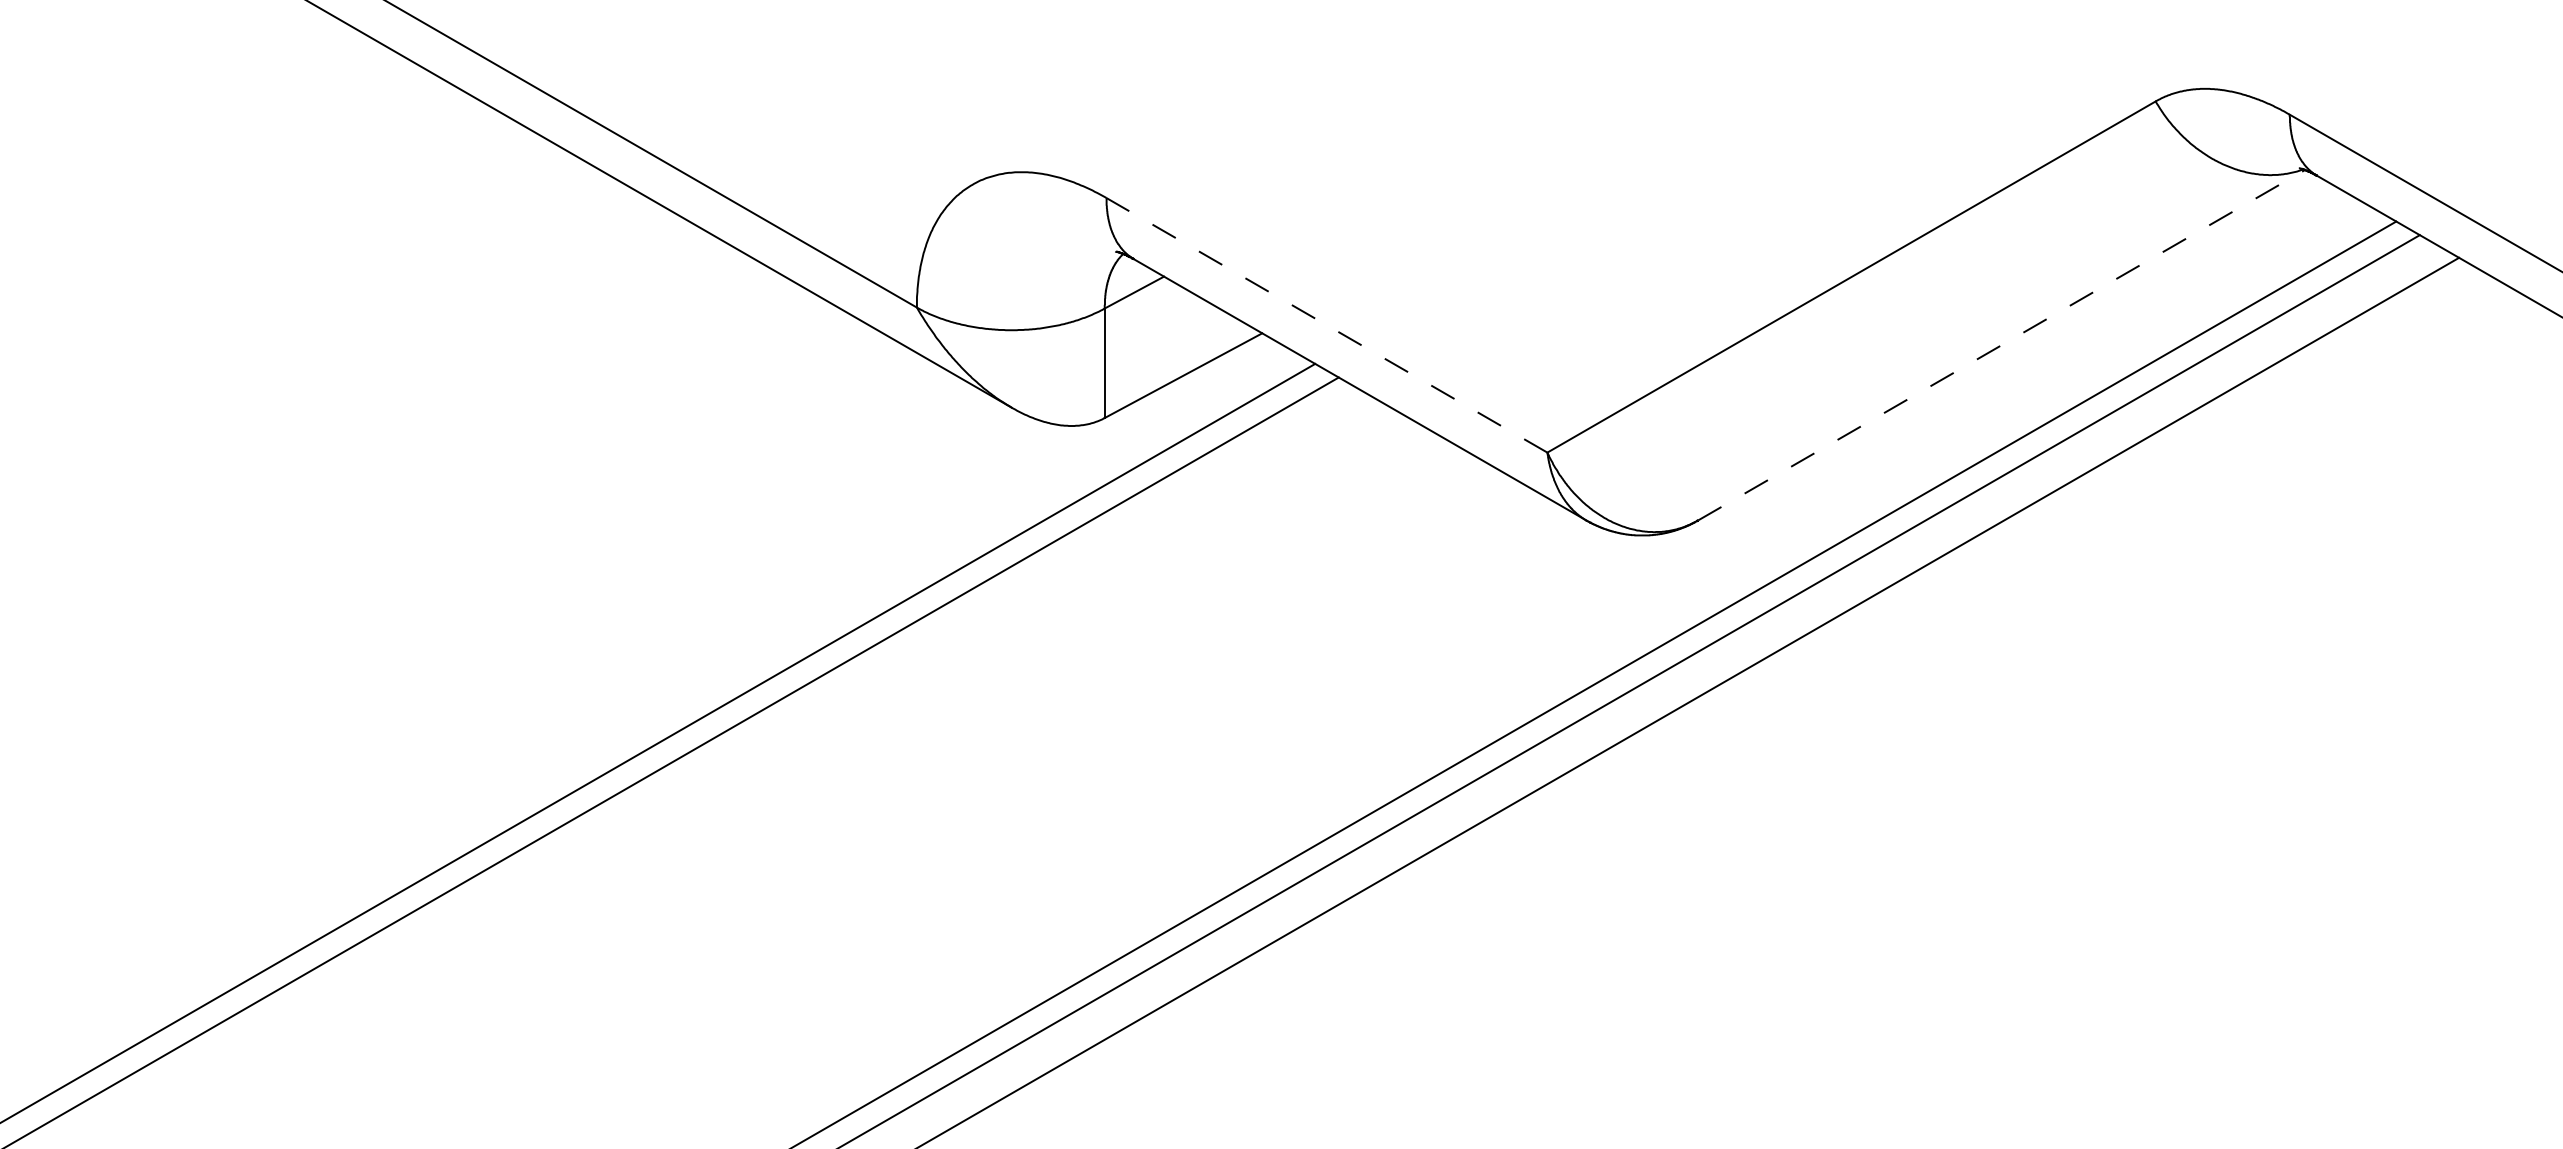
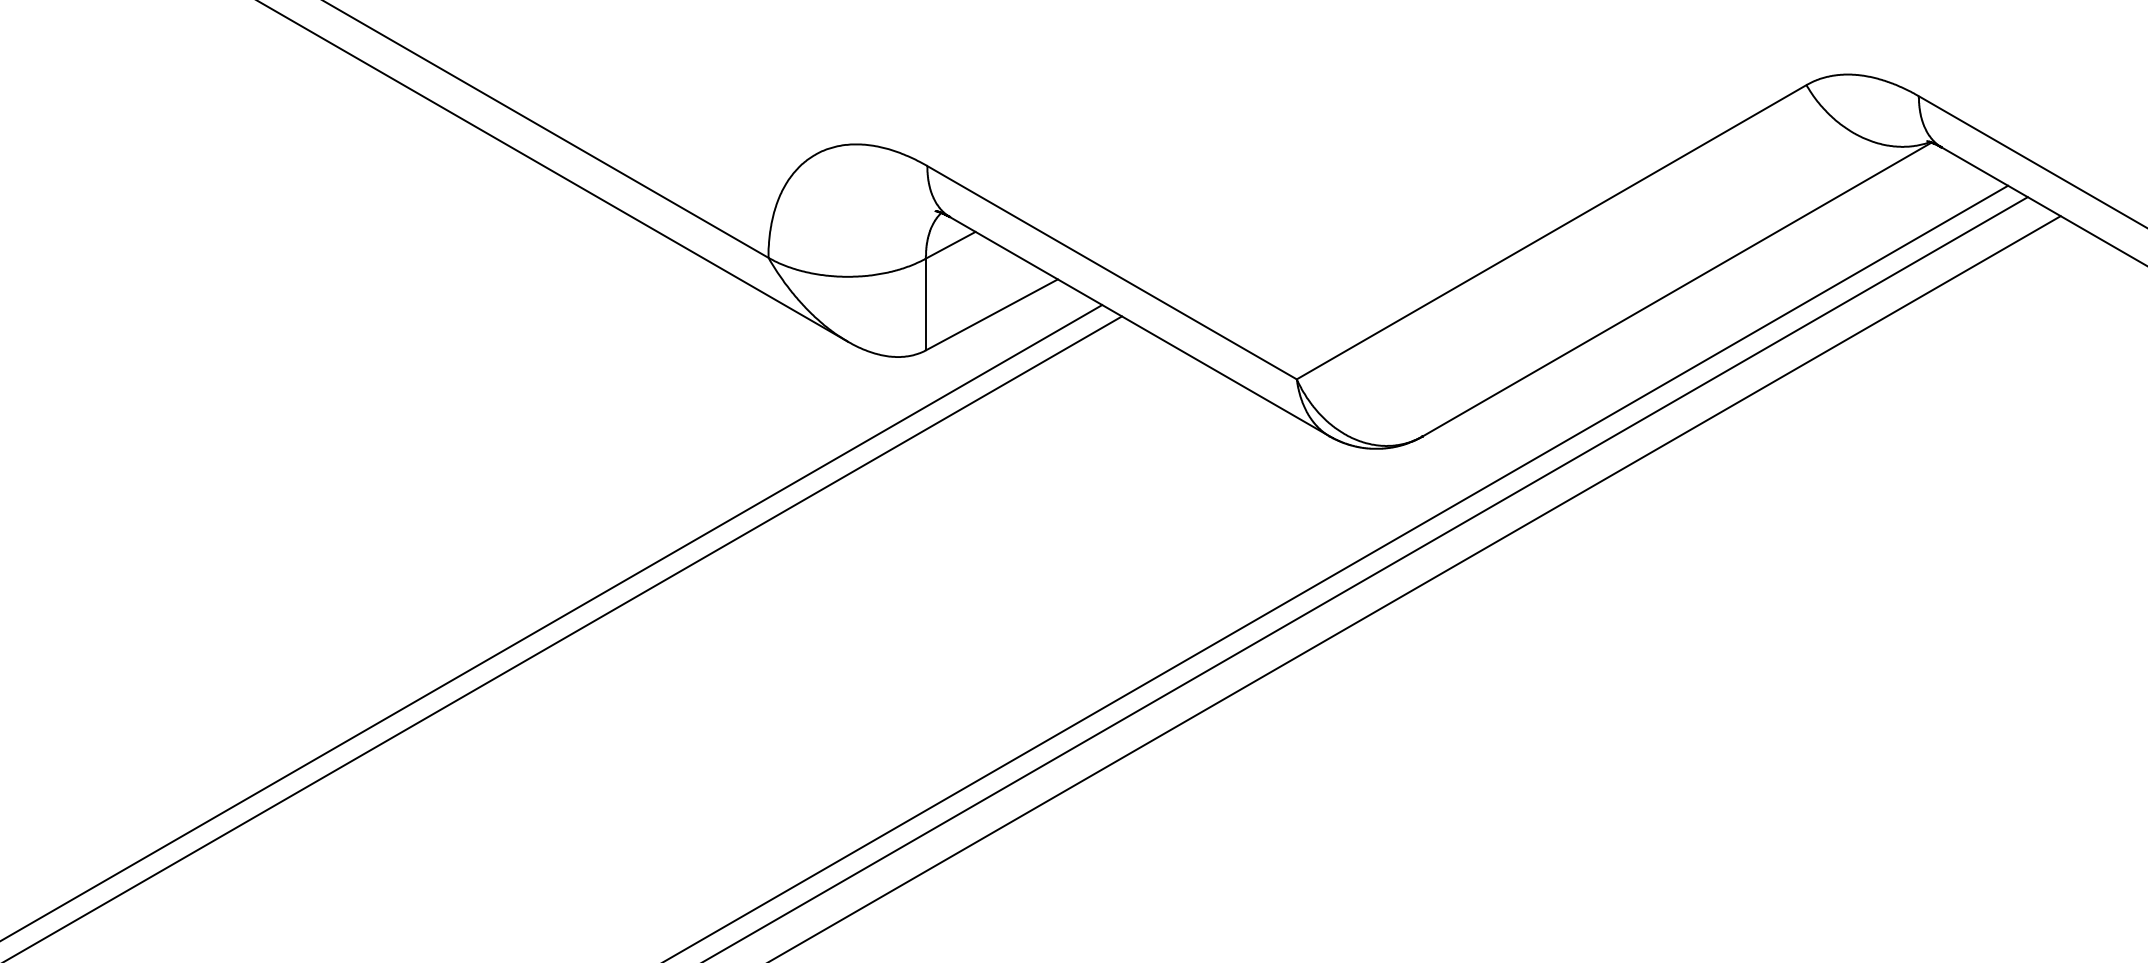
line: (1326, 325) -> (1111, 272), dashed -> solid
line: (2002, 344) -> (1678, 288), dashed -> solid

